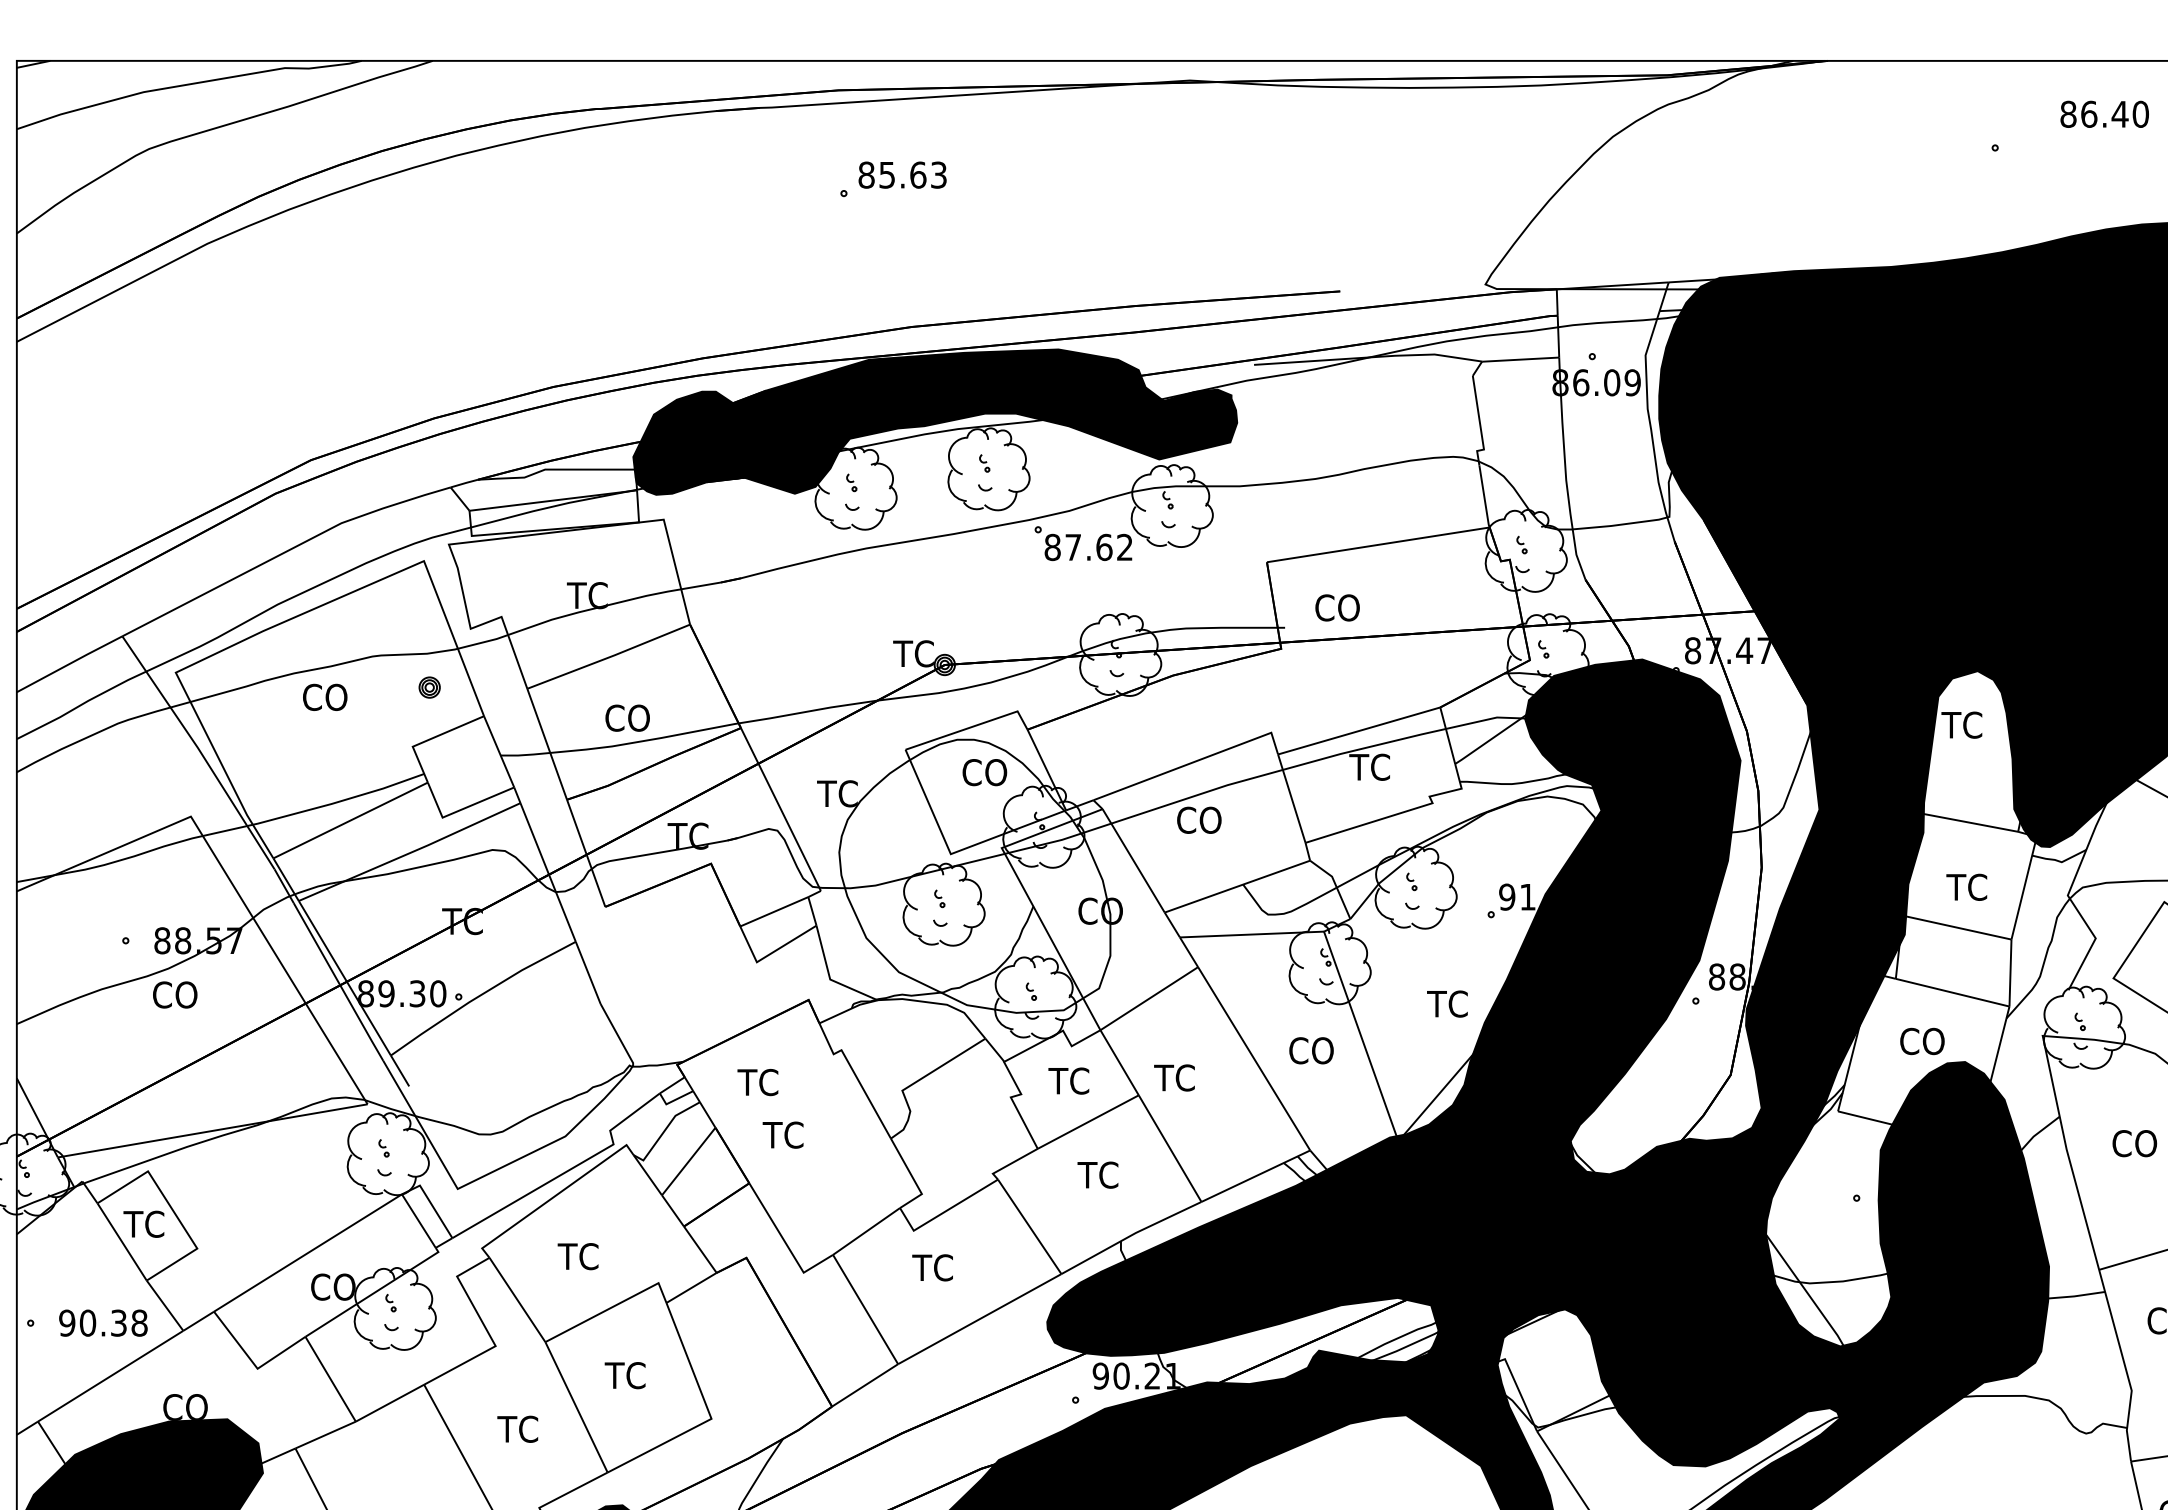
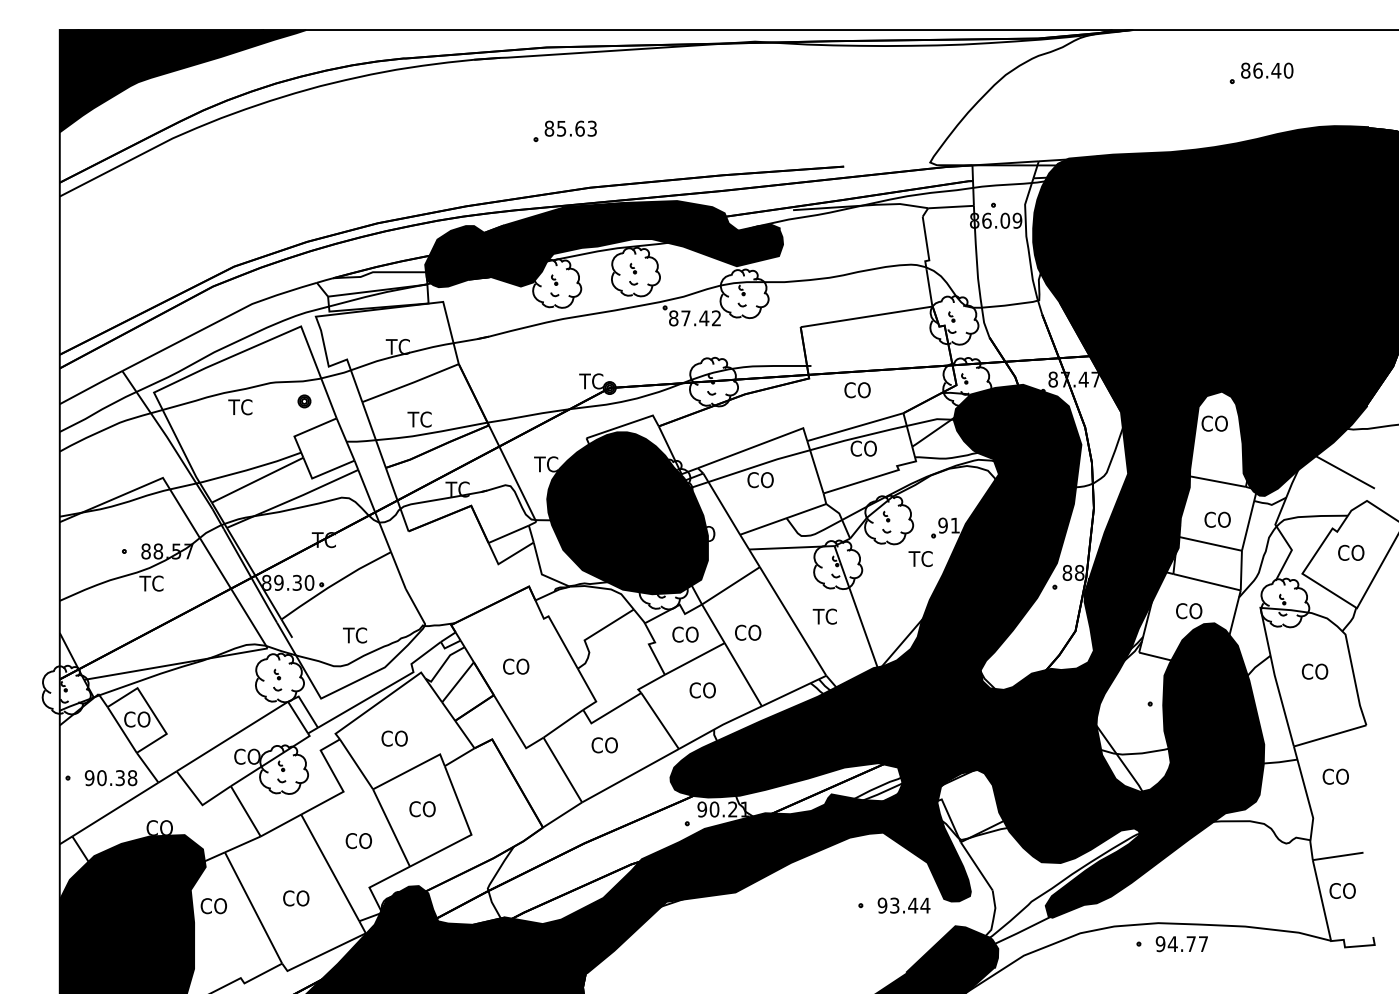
text: (2105, 114) -> (1267, 70), moved
fill: (223, 147) -> (182, 81), added
part: (892, 178) -> (564, 130), moved
text: (1104, 547) -> (704, 318), 87.62 -> 87.42
text: (1337, 608) -> (857, 390), moved
text: (323, 697) -> (241, 407), CO -> TC
text: (625, 718) -> (420, 419), CO -> TC
text: (1963, 724) -> (1213, 423), TC -> CO
text: (1371, 766) -> (862, 448), TC -> CO
fill: (974, 876) -> (627, 513), added
text: (1968, 886) -> (1216, 519), TC -> CO
text: (173, 994) -> (152, 583), CO -> TC
text: (1447, 1003) -> (920, 558), moved
text: (1310, 1050) -> (826, 616), CO -> TC
text: (1177, 1077) -> (747, 632), TC -> CO
text: (1070, 1080) -> (684, 634), TC -> CO
text: (757, 1082) -> (354, 635), moved
text: (785, 1134) -> (515, 666), TC -> CO
text: (1099, 1175) -> (701, 690), TC -> CO
text: (146, 1224) -> (136, 719), TC -> CO
text: (579, 1256) -> (393, 738), TC -> CO
text: (934, 1268) -> (603, 745), TC -> CO
text: (627, 1376) -> (421, 809), TC -> CO
text: (520, 1430) -> (358, 841), TC -> CO

